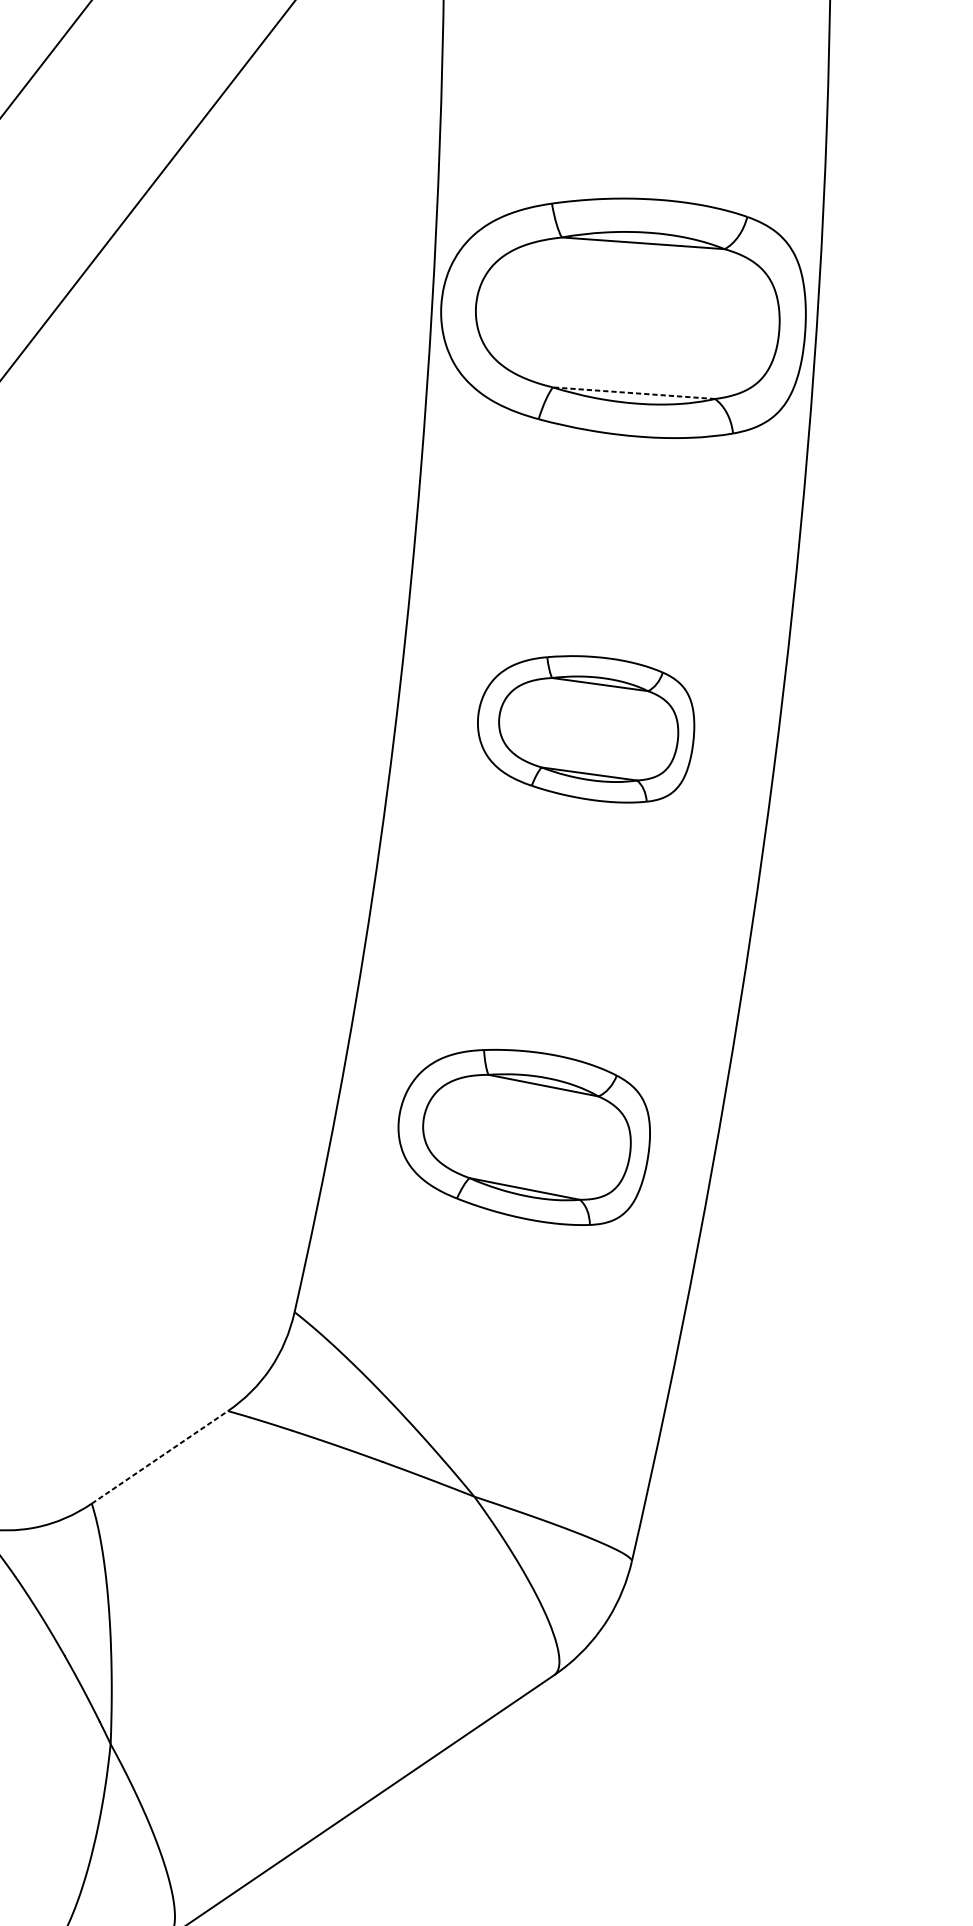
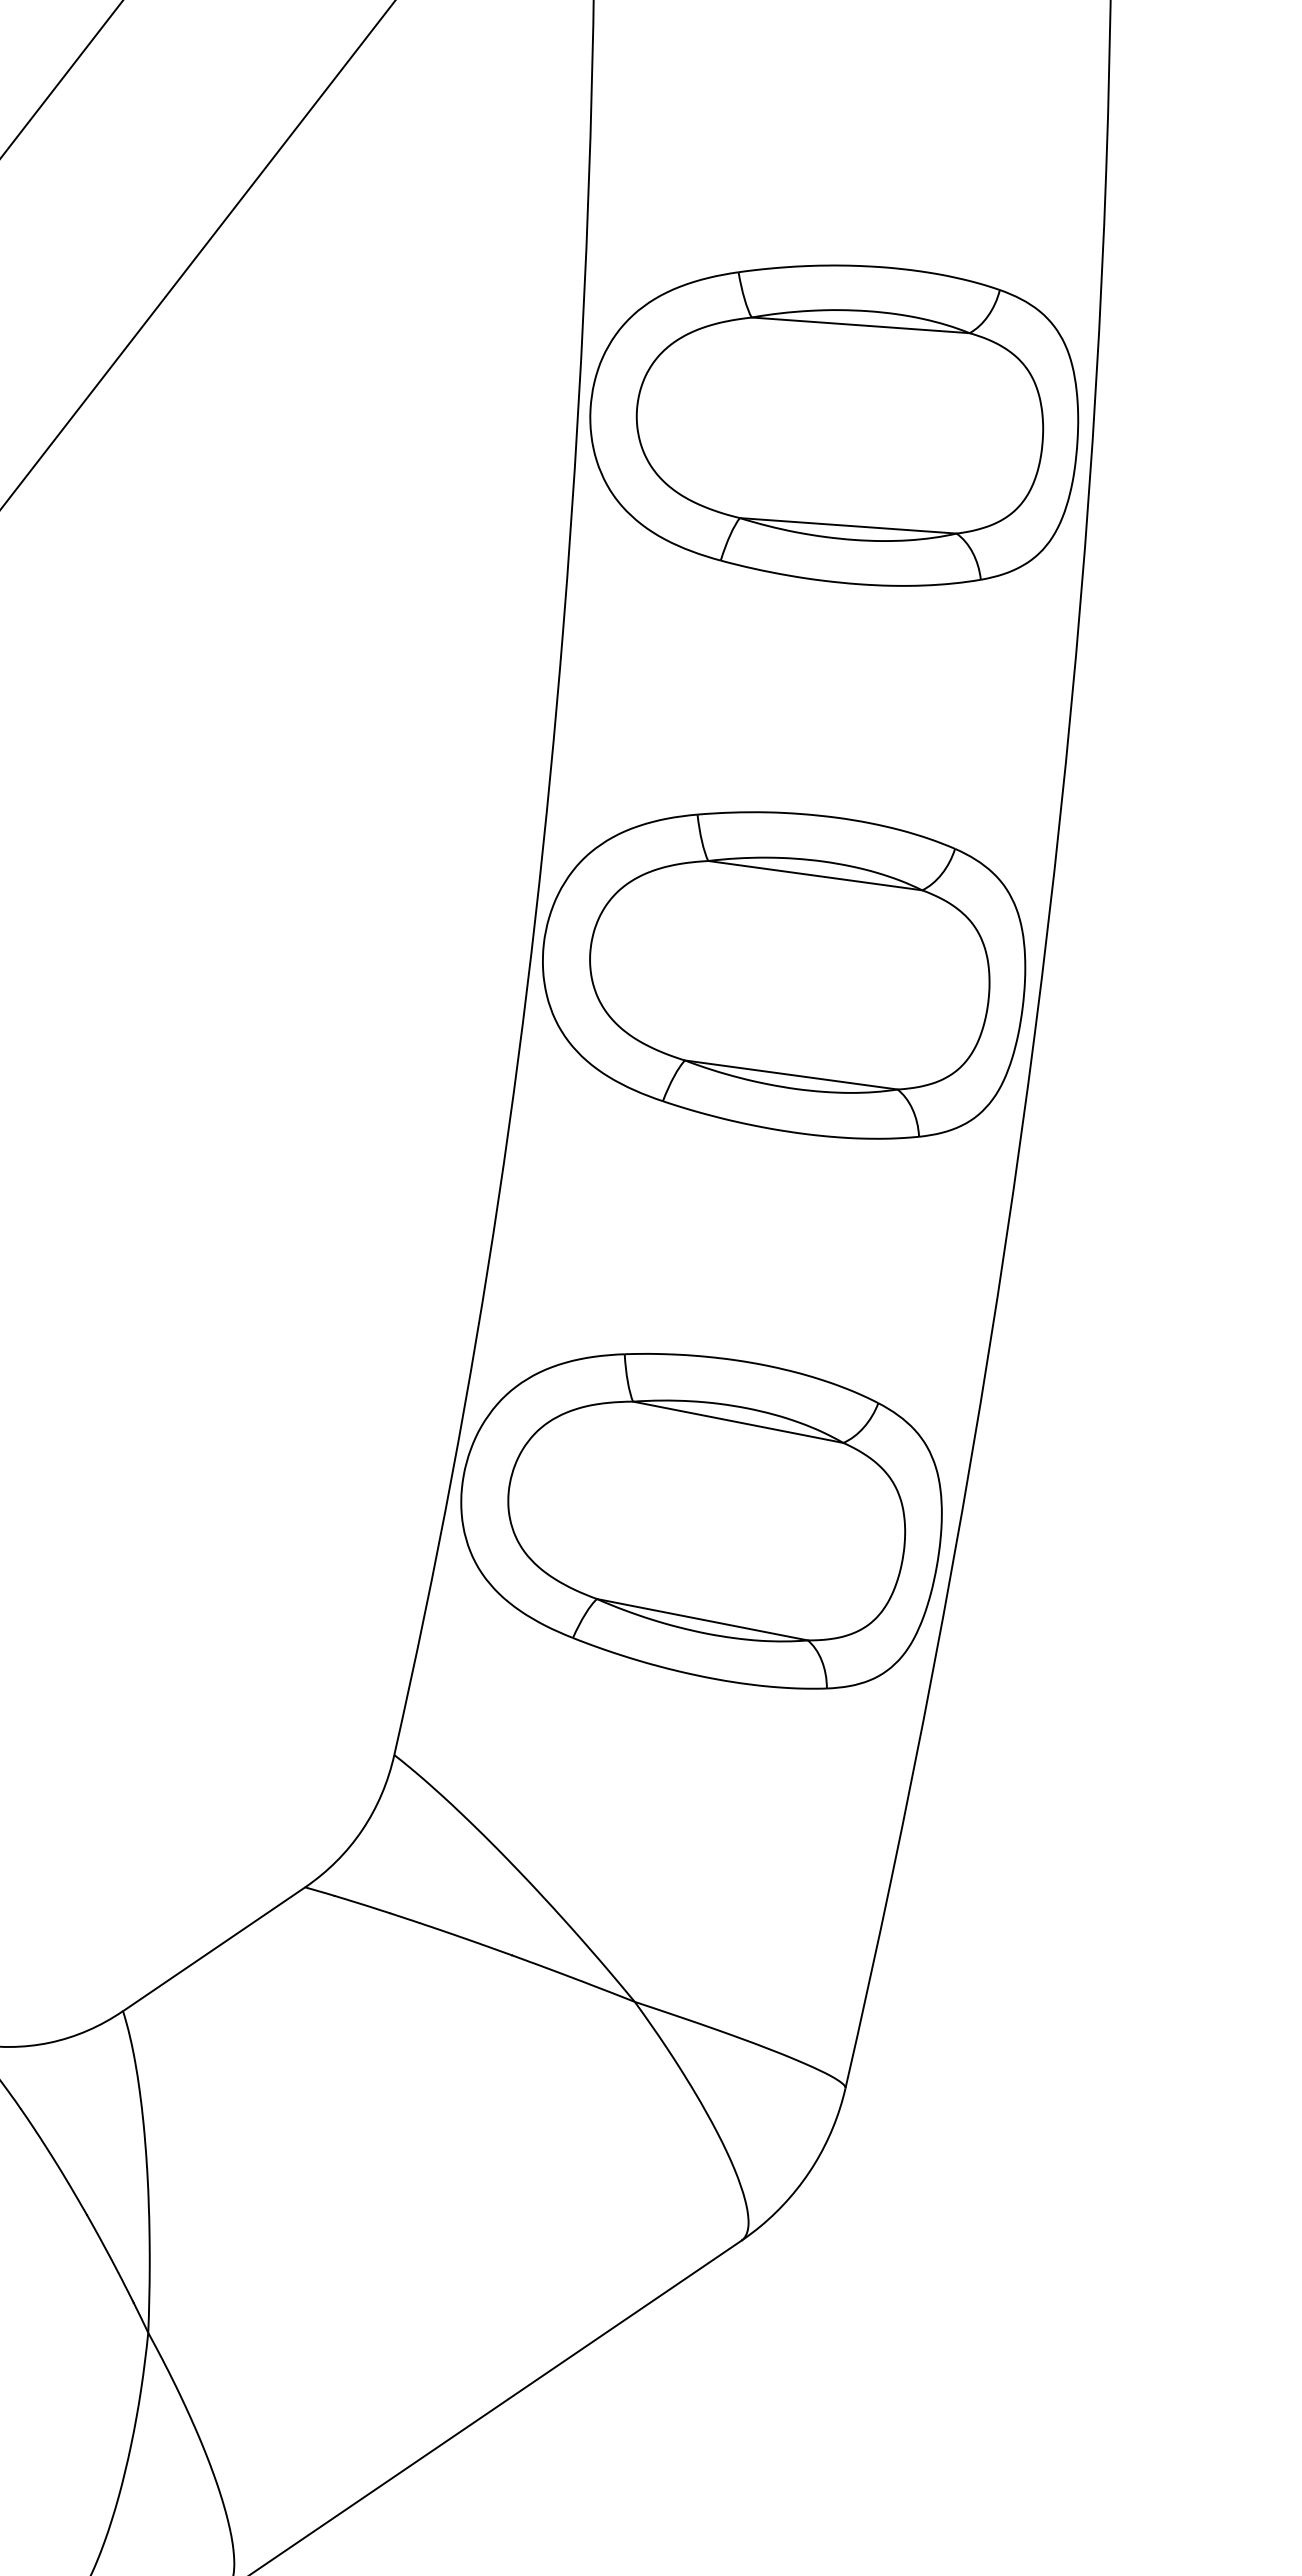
line: (634, 392) -> (848, 525), dashed -> solid
part: (586, 729) -> (784, 975), size x1.67
part: (524, 1137) -> (701, 1521), size x1.43
line: (160, 1457) -> (214, 1949), dashed -> solid

